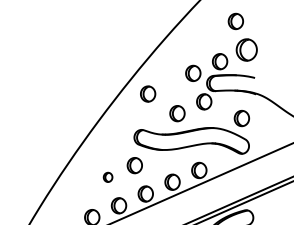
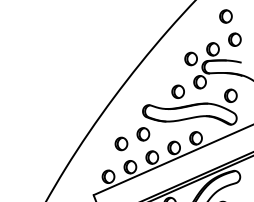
part: (246, 49) -> (234, 39), size x0.71
part: (147, 93) -> (153, 75), removed
part: (108, 176) -> (121, 143), size x1.67

